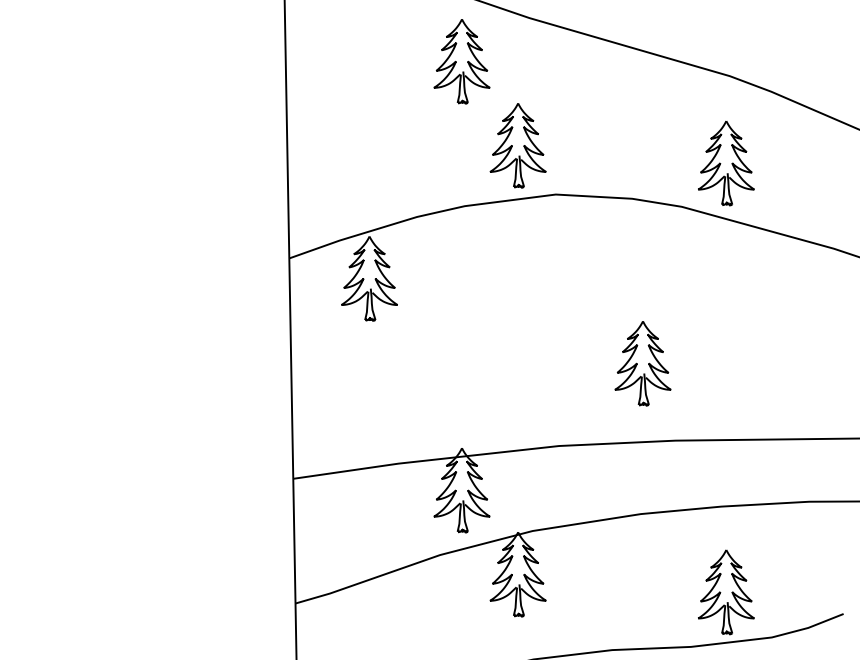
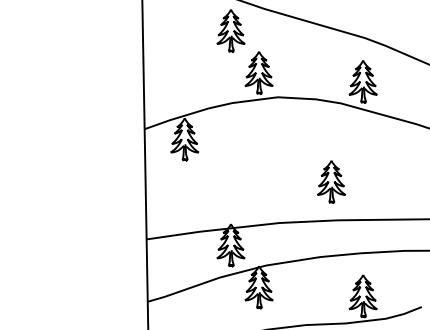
part: (642, 362) -> (331, 181), moved

